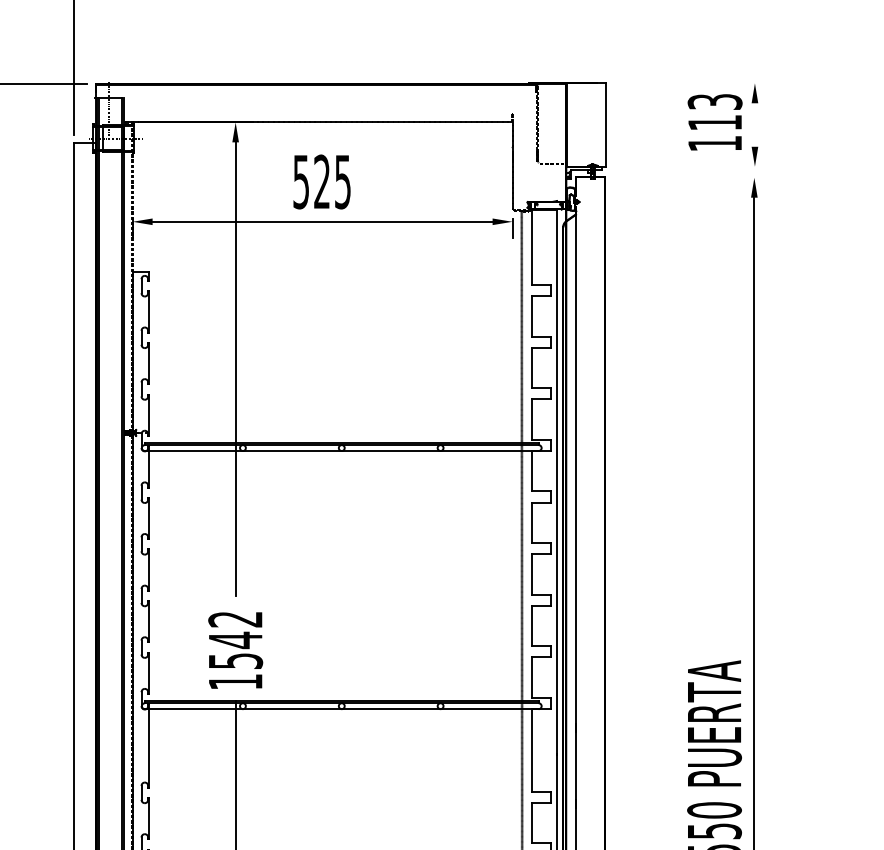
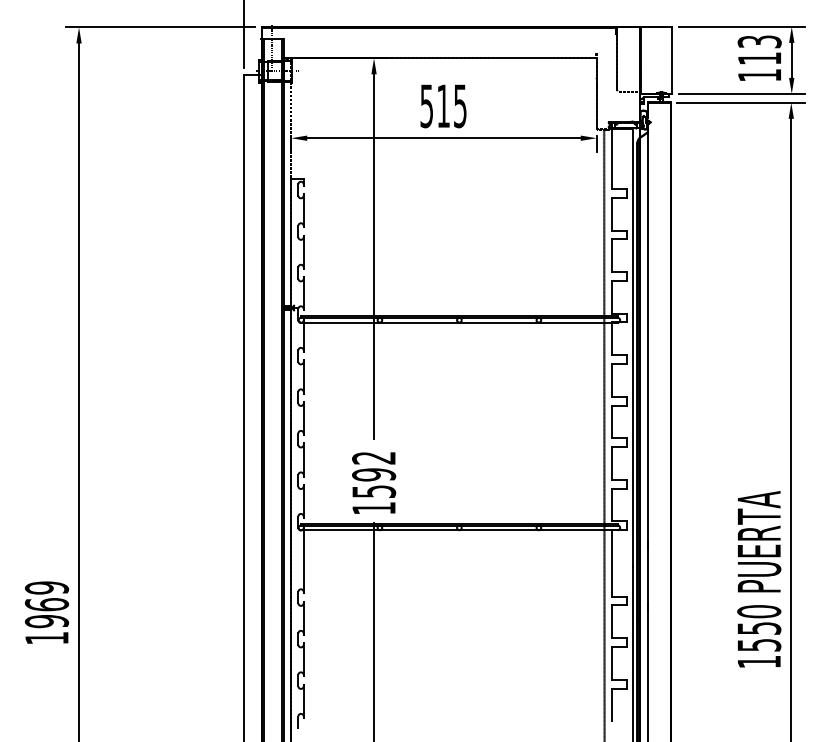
line: (692, 82) -> (741, 26), added
line: (754, 123) -> (791, 59), added
line: (692, 166) -> (741, 93), added
line: (691, 177) -> (740, 102), added
text: (321, 181) -> (443, 105), 525 -> 515
text: (236, 639) -> (374, 474), 1542 -> 1592

